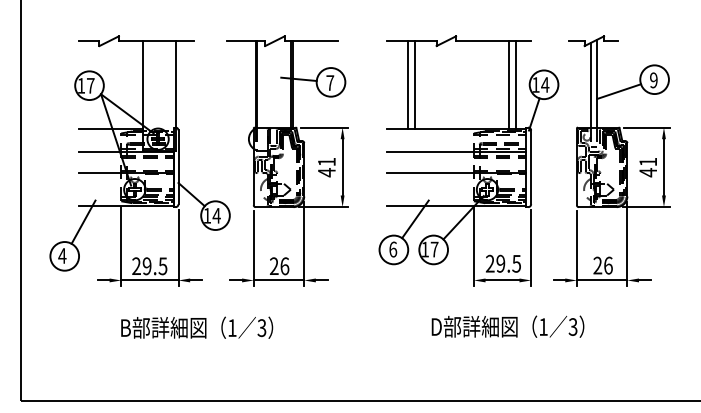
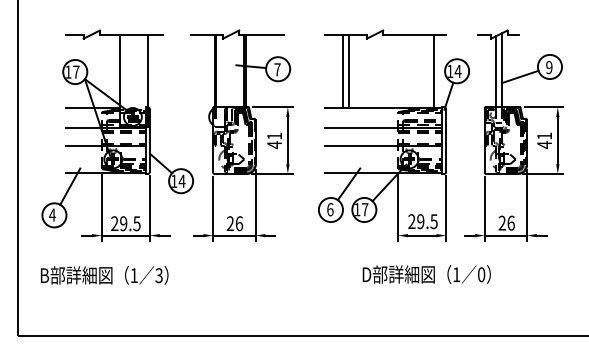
line: (508, 85) -> (427, 71), removed
text: (573, 326) -> (481, 274), 3 -> 0
text: (196, 327) -> (104, 275), moved

